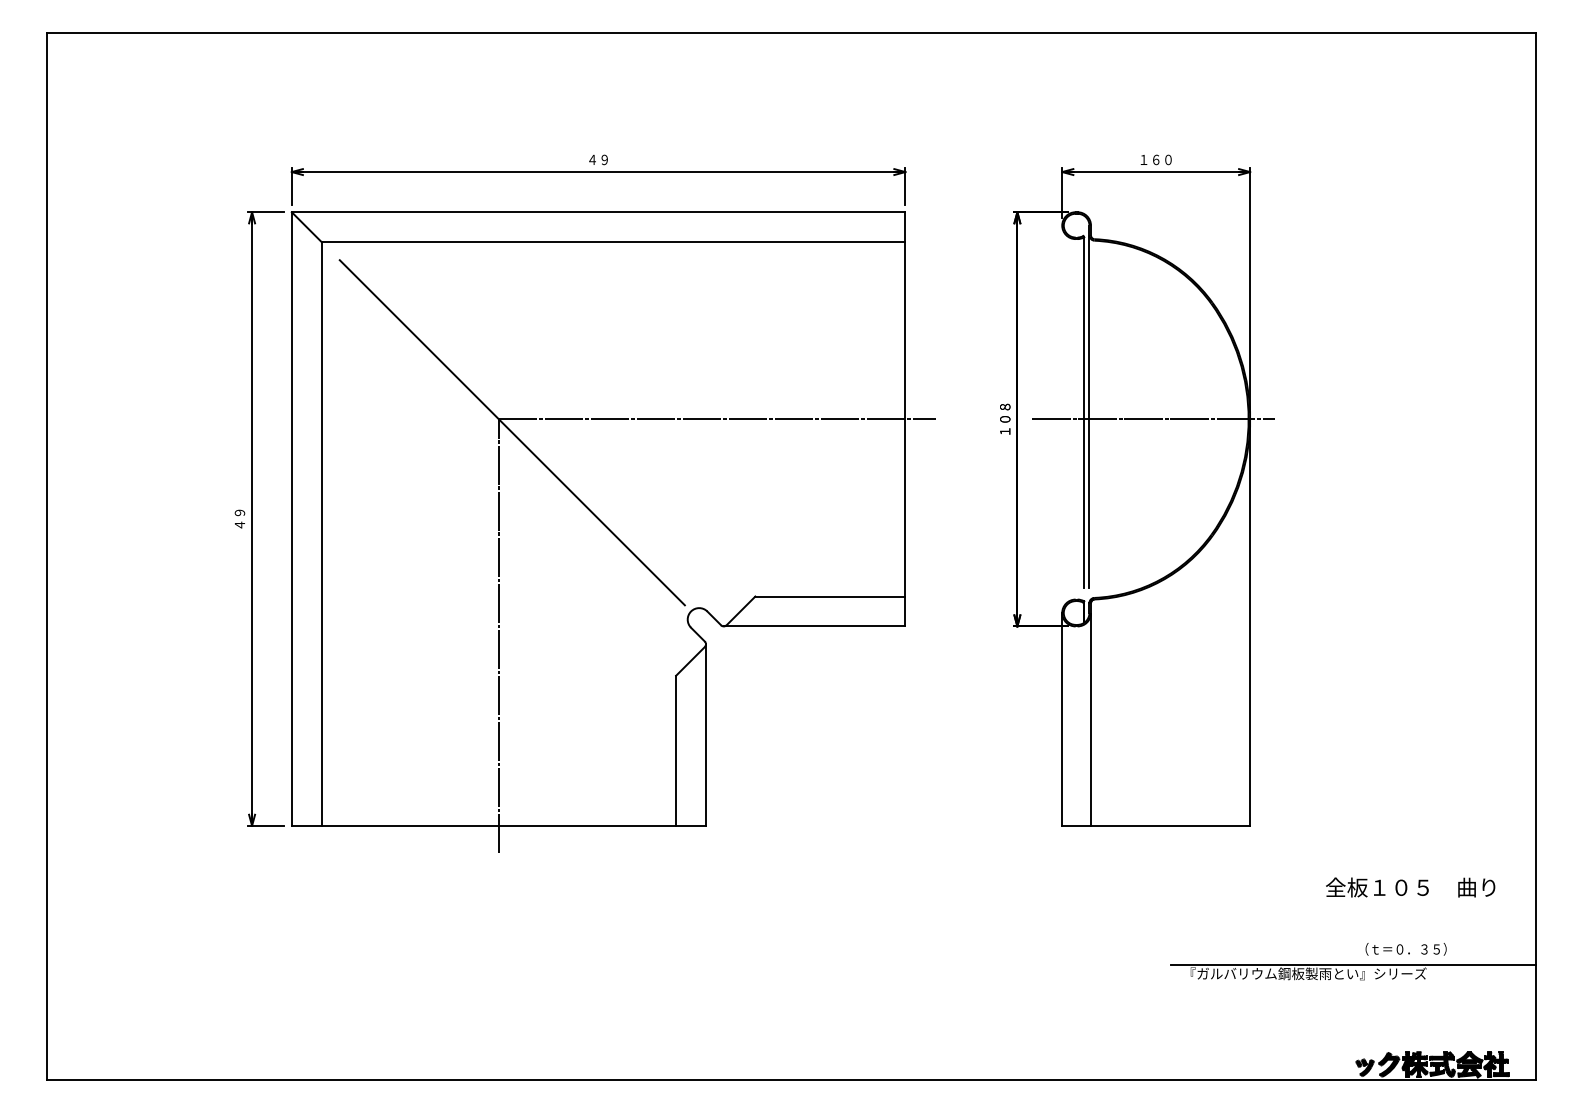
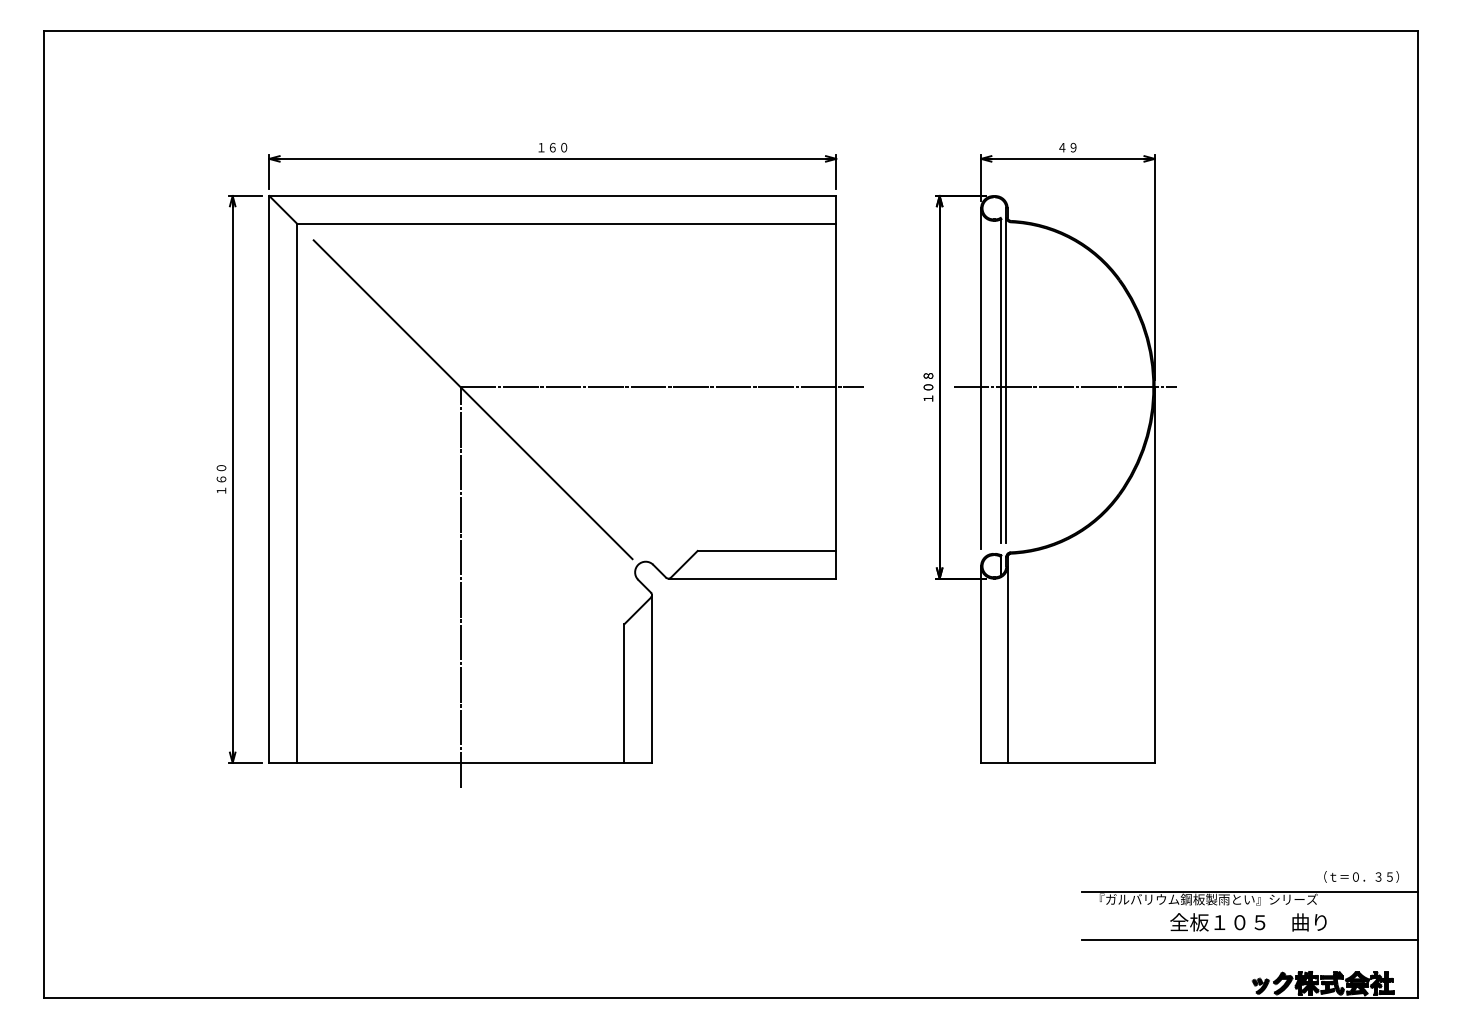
text: (598, 159) -> (552, 147), ４９ -> １６０
text: (1155, 159) -> (1067, 147), １６０ -> ４９
line: (1062, 409) -> (981, 378), added
text: (239, 518) -> (221, 478), ４９ -> １６０
text: (1410, 887) -> (1248, 922), moved
text: (1405, 949) -> (1361, 877), moved
line: (1353, 1017) -> (1250, 939), added

